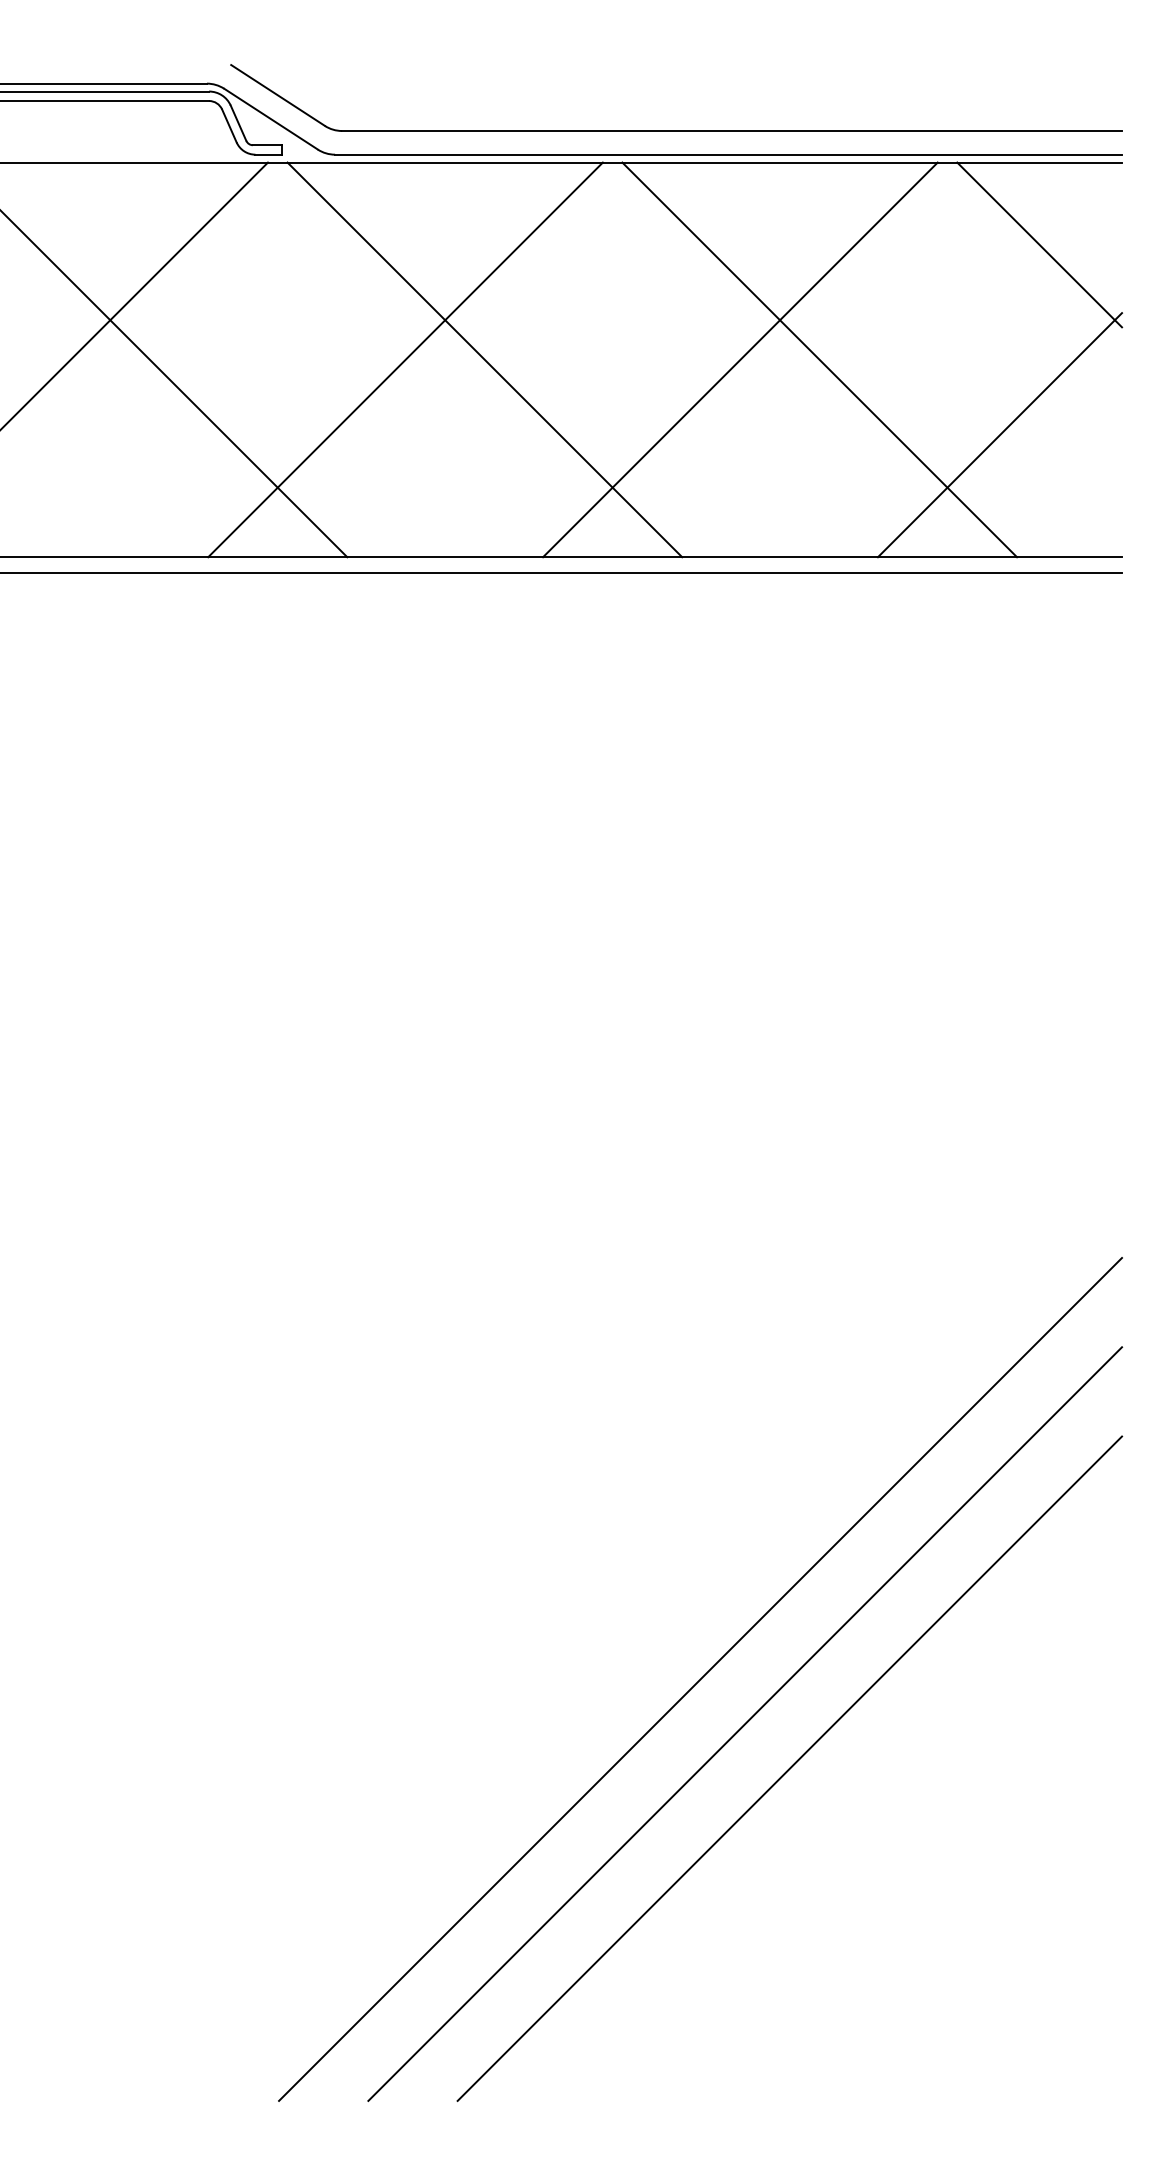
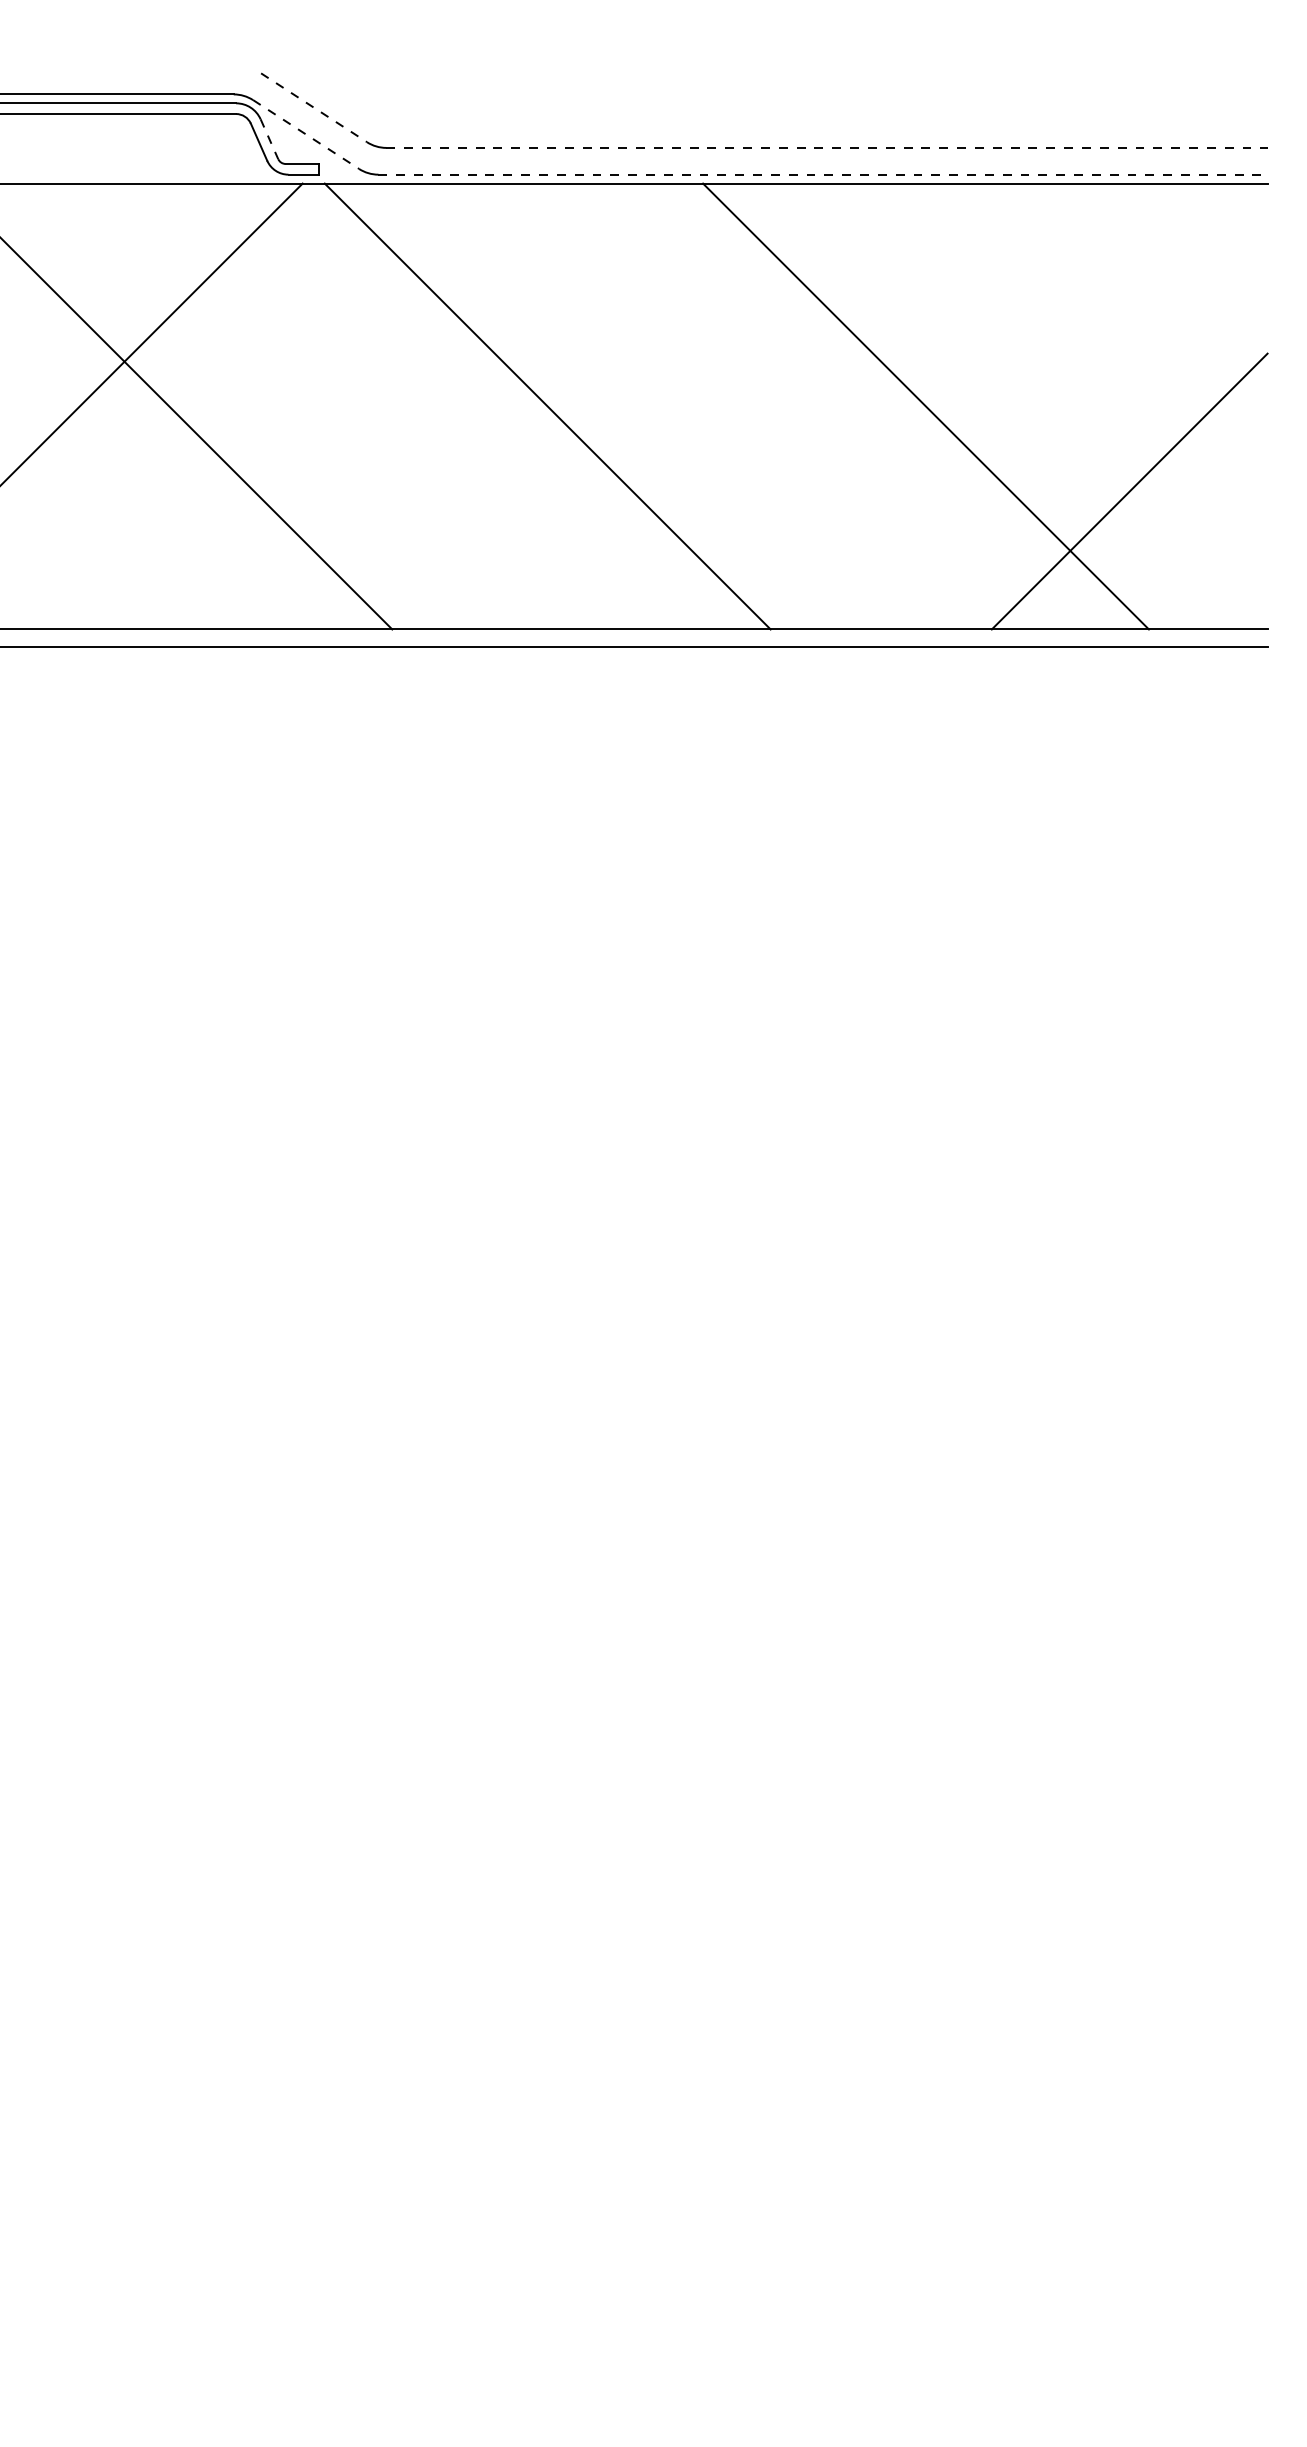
line: (278, 96) -> (314, 108), solid -> dashed
line: (271, 119) -> (306, 134), solid -> dashed
line: (238, 123) -> (269, 139), solid -> dashed
line: (731, 130) -> (826, 147), solid -> dashed
line: (728, 154) -> (823, 174), solid -> dashed
line: (1039, 244) -> (1174, 276), removed
line: (405, 359) -> (458, 406), removed
line: (740, 359) -> (836, 406), removed
line: (700, 1679) -> (791, 1897), removed
line: (744, 1723) -> (841, 1947), removed
line: (789, 1768) -> (891, 1997), removed

